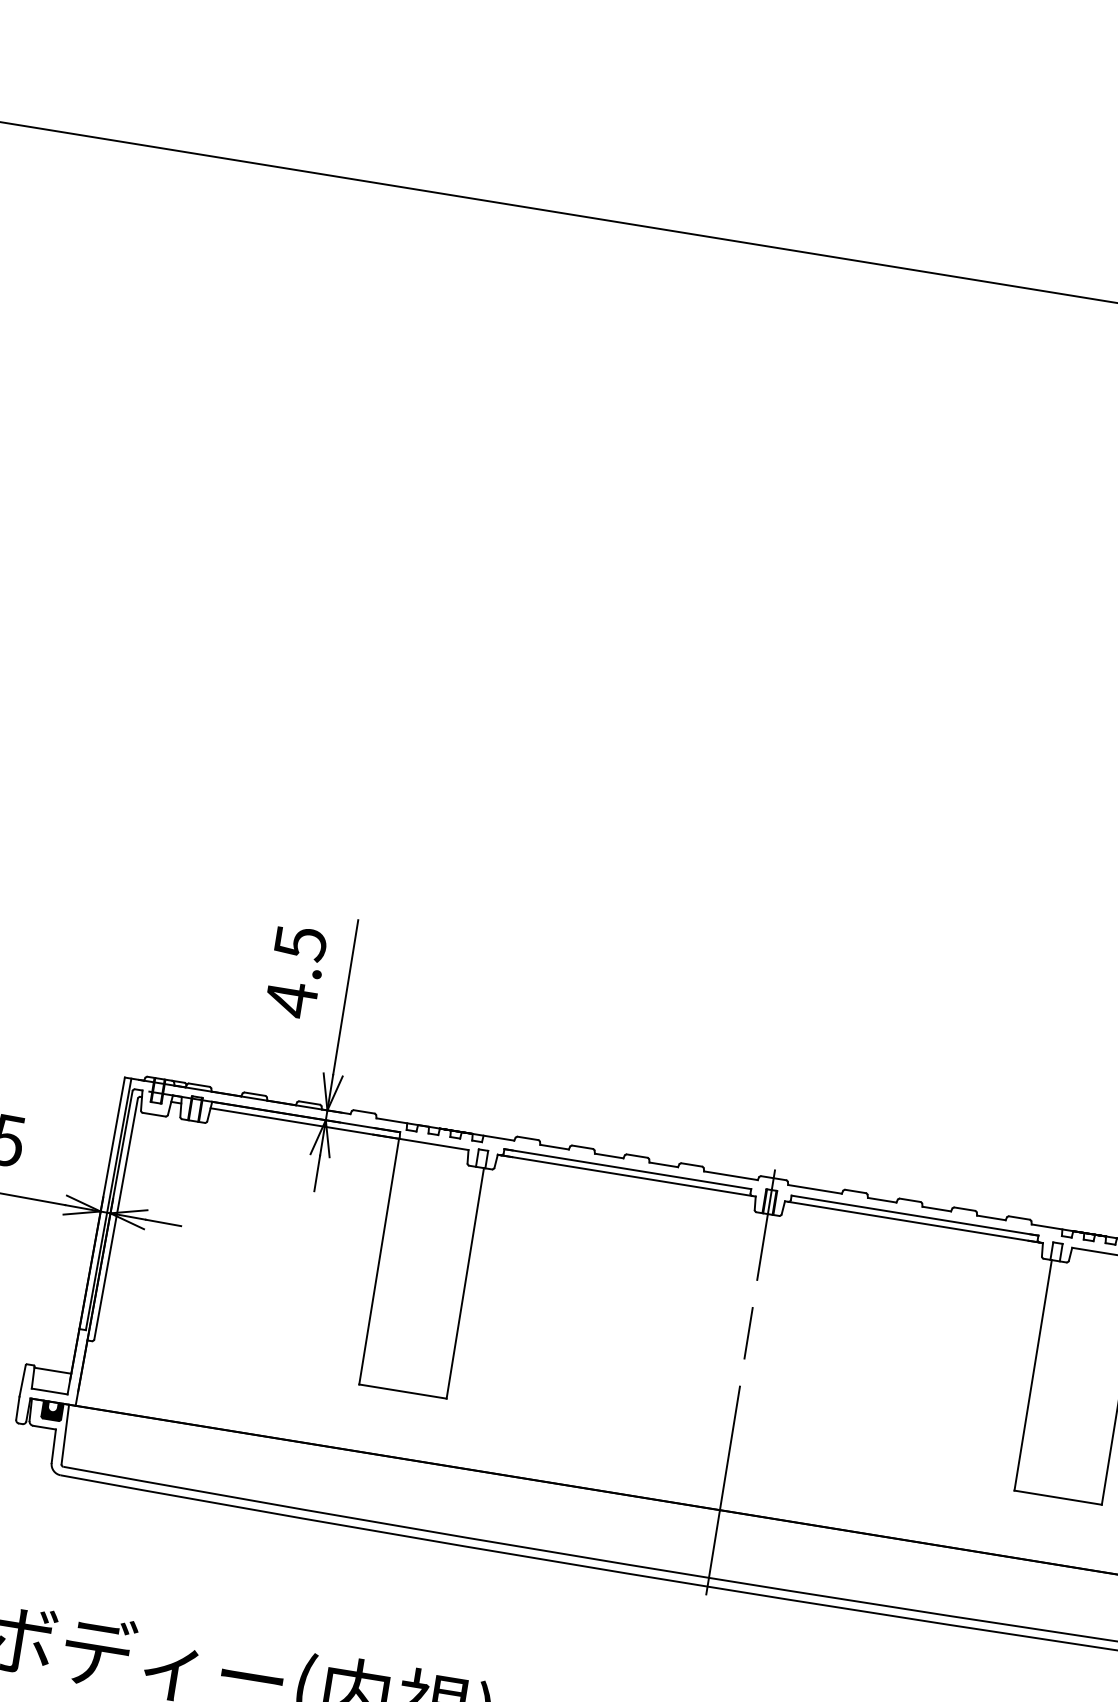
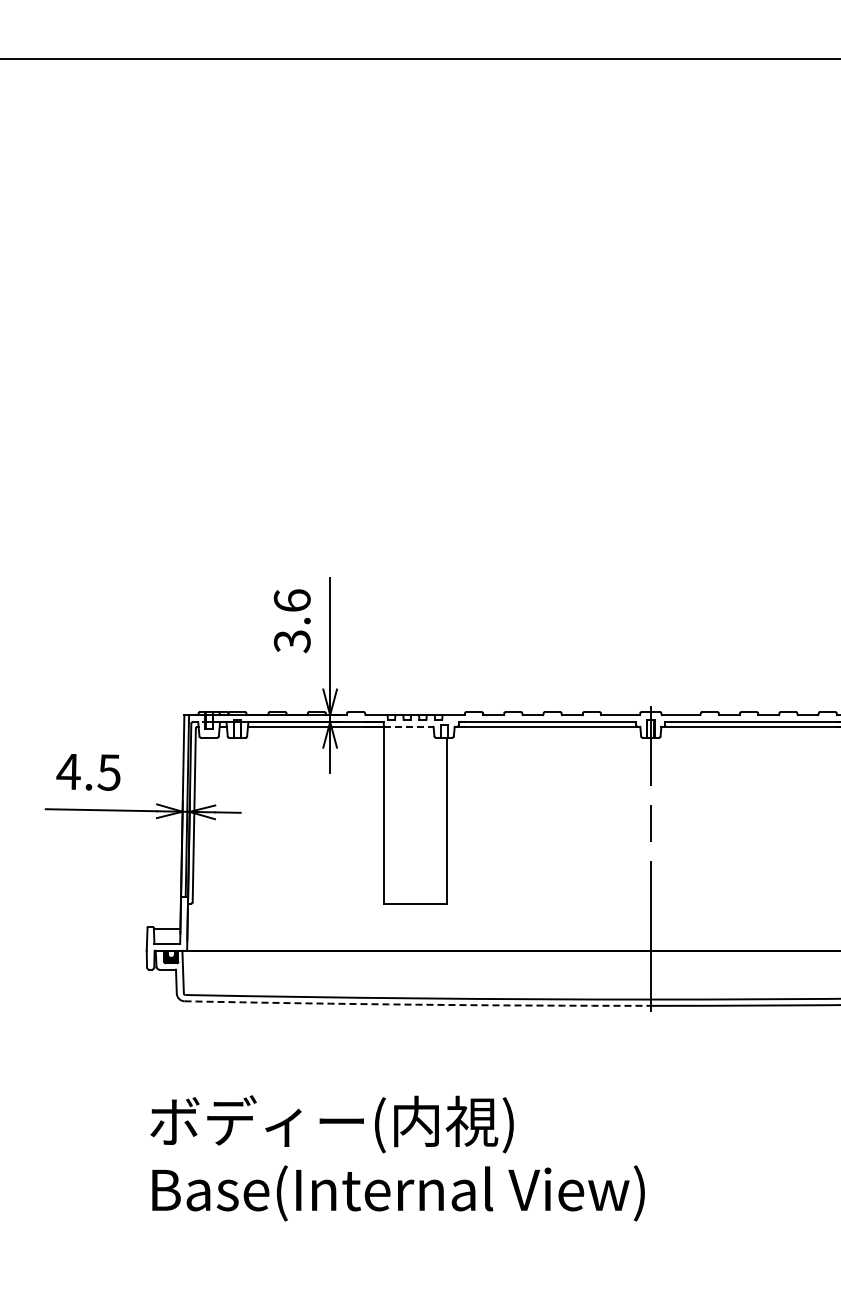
text: (294, 971) -> (291, 621), 4.5 -> 3.6
line: (433, 1143) -> (408, 726), solid -> dashed
arc: (383, 1532) -> (417, 1004), solid -> dashed

